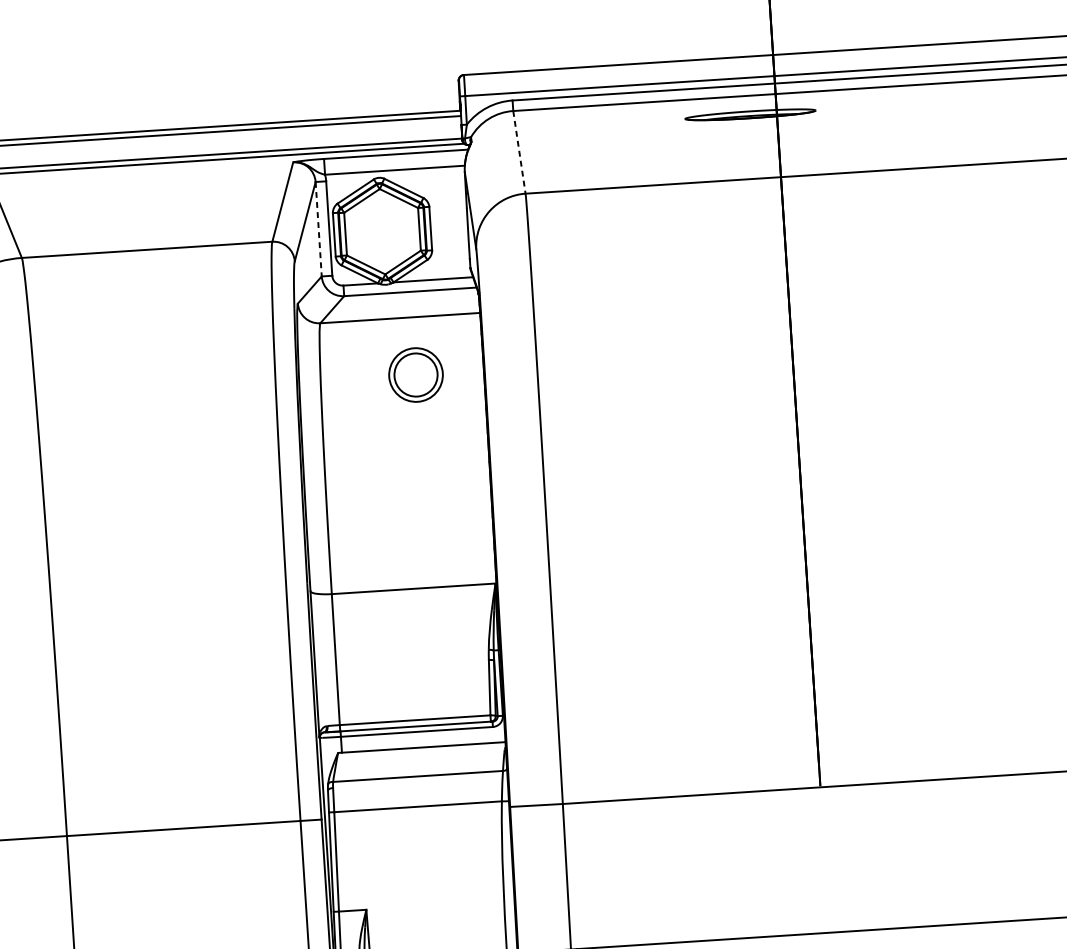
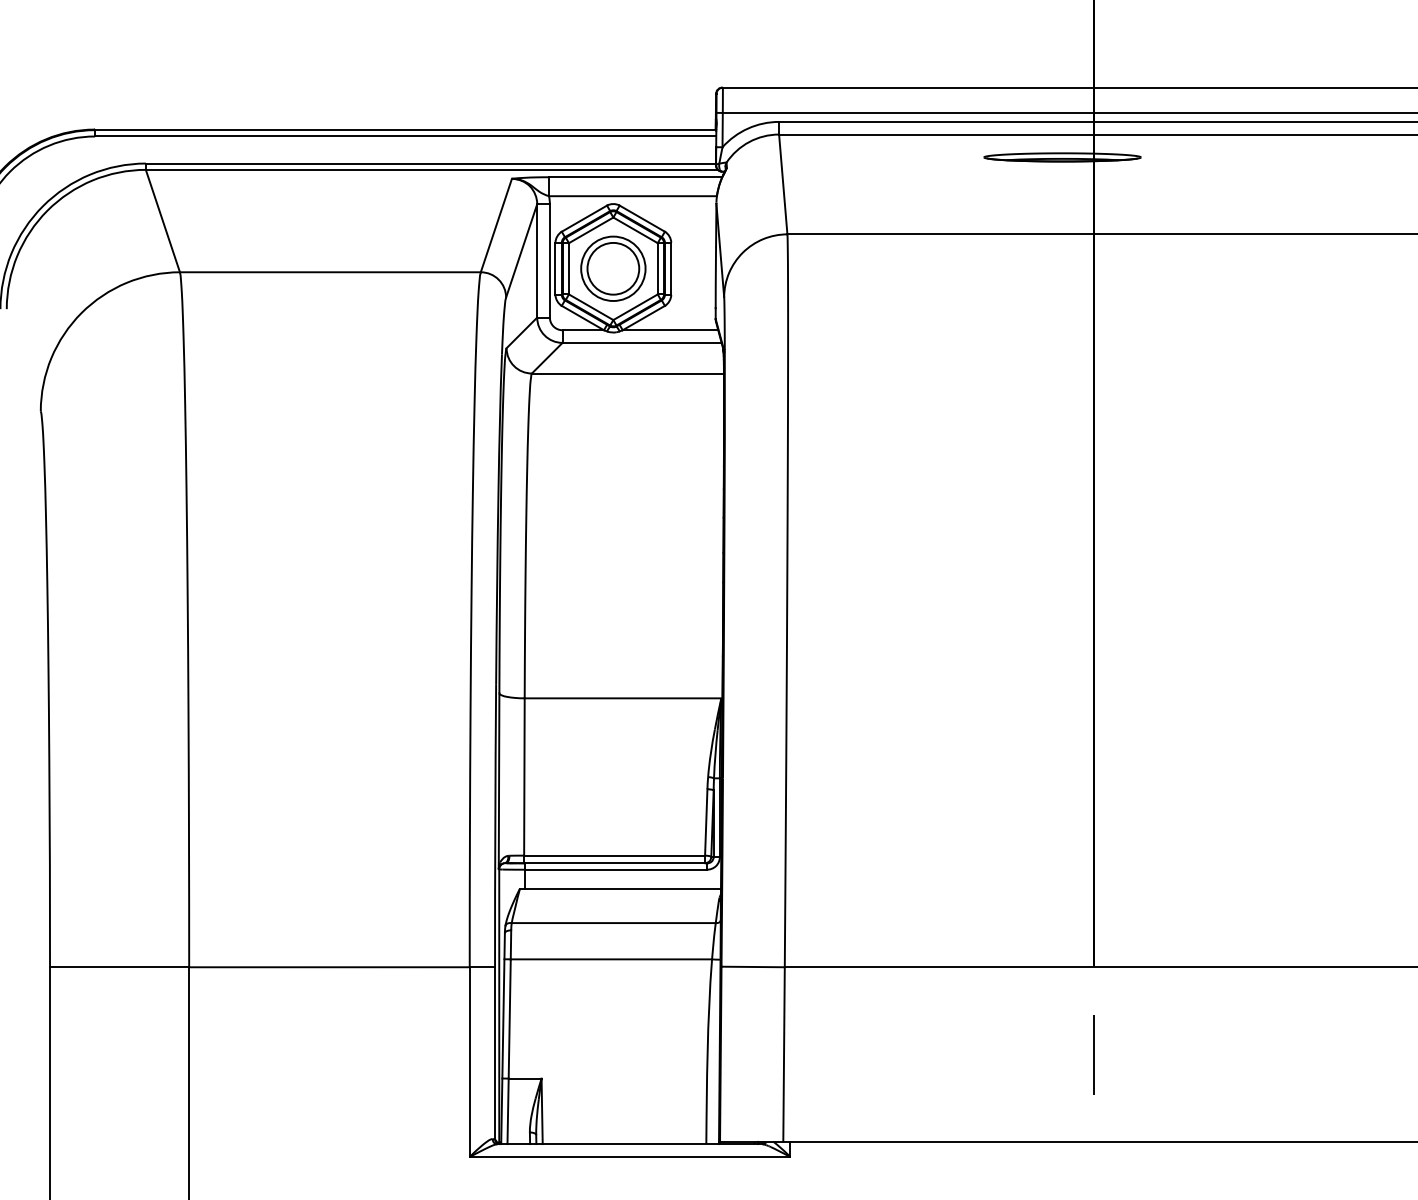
line: (519, 152) -> (783, 184), dashed -> solid
line: (318, 228) -> (537, 260), dashed -> solid
part: (416, 374) -> (613, 268), moved
line: (824, 860) -> (1093, 1054), added

